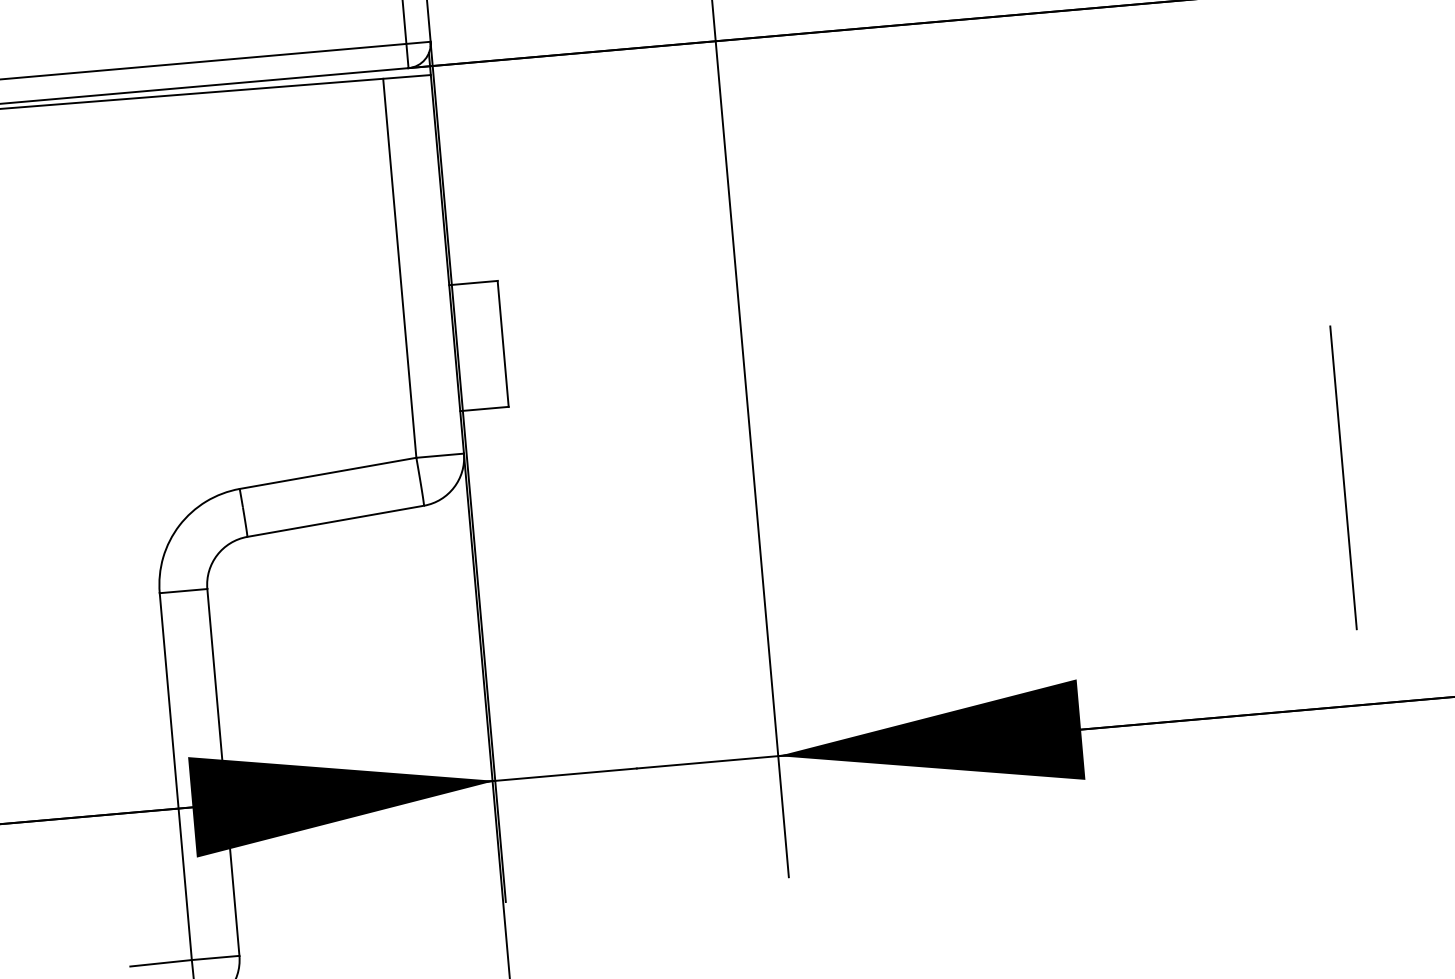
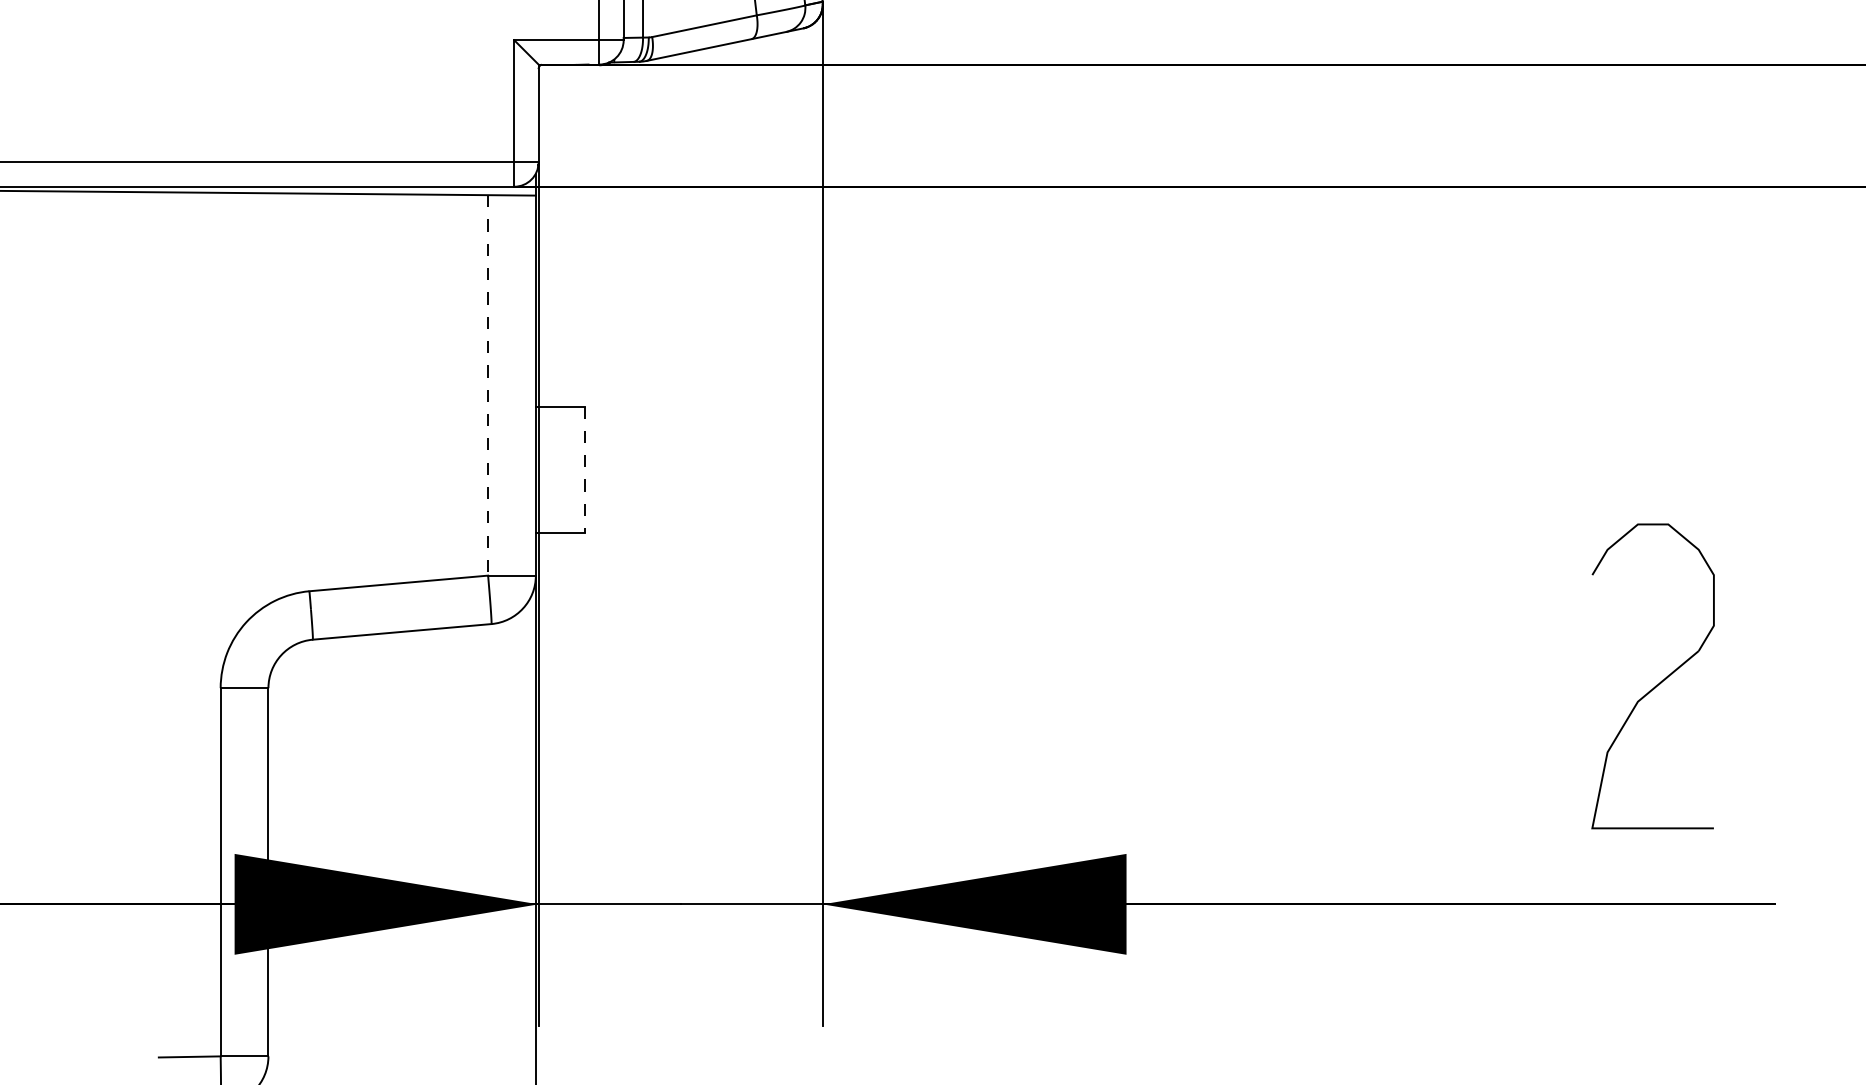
line: (400, 268) -> (488, 385), solid -> dashed
line: (503, 344) -> (584, 470), solid -> dashed
line: (1344, 477) -> (1410, 676), removed

